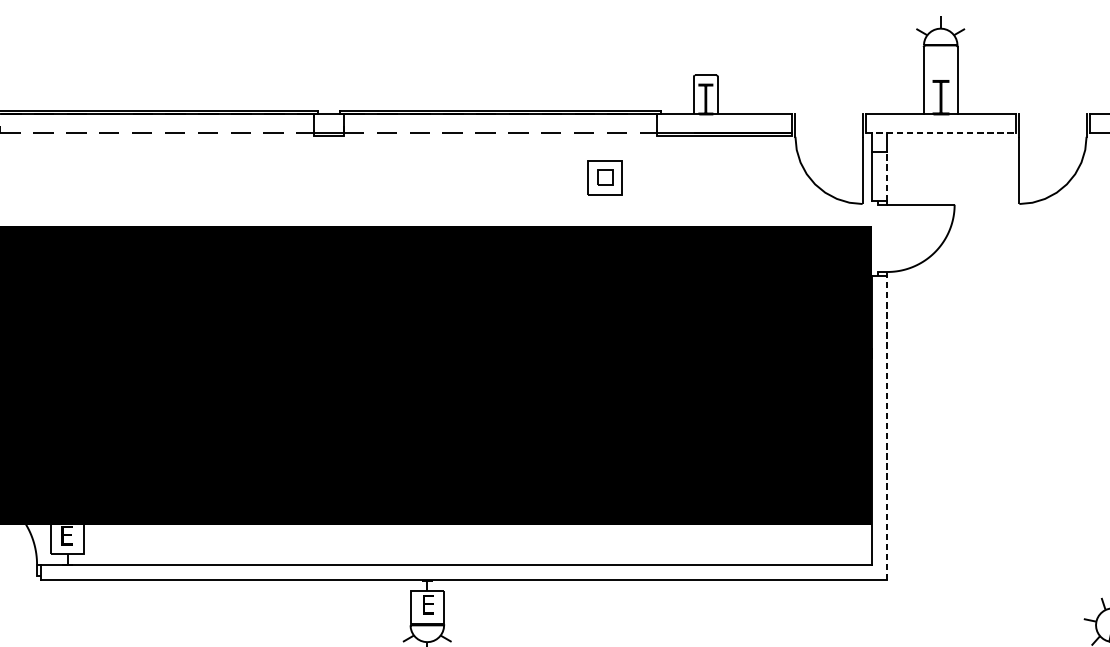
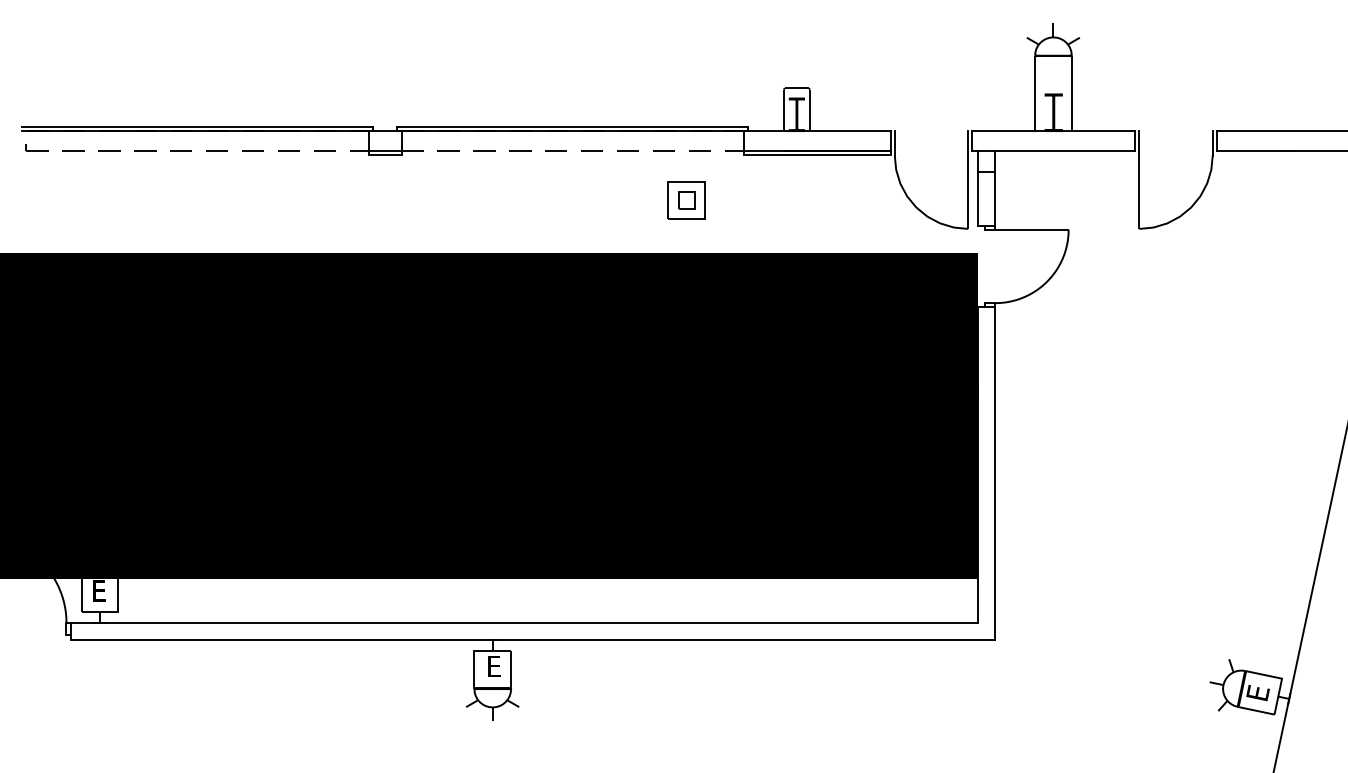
line: (940, 133) -> (1053, 151), dashed -> solid
line: (887, 176) -> (995, 198), dashed -> solid
line: (887, 427) -> (995, 473), dashed -> solid

